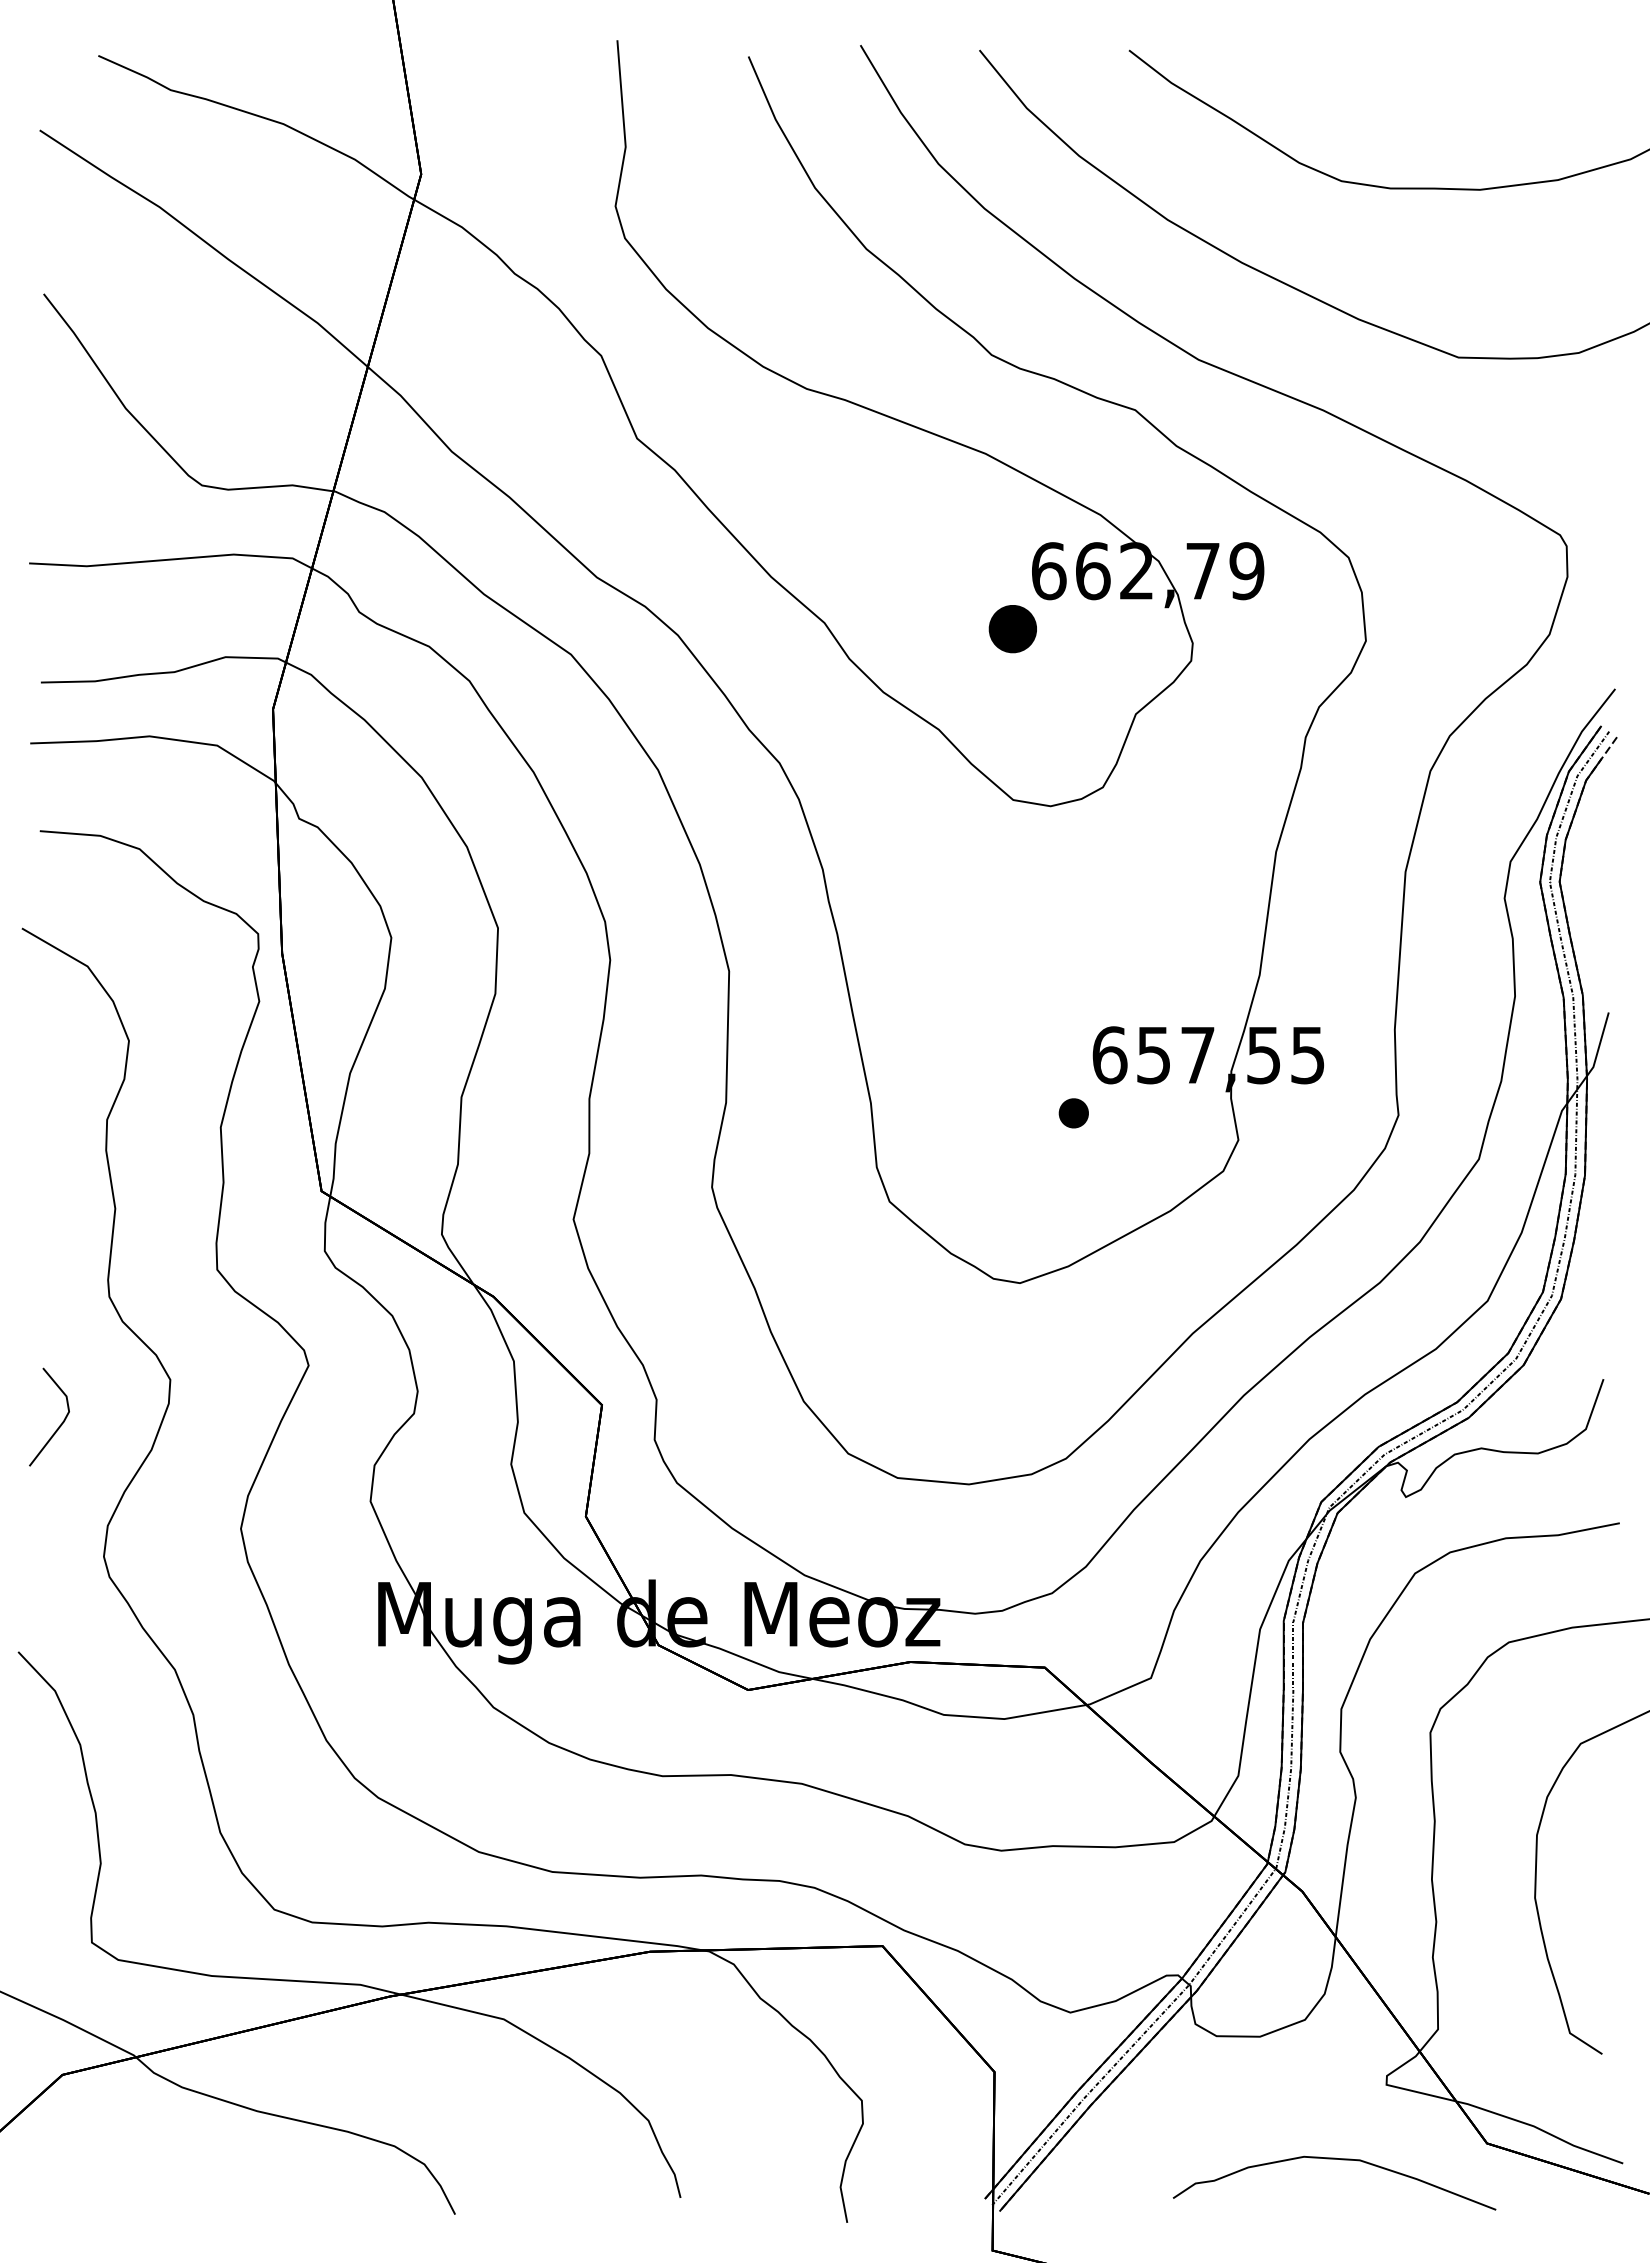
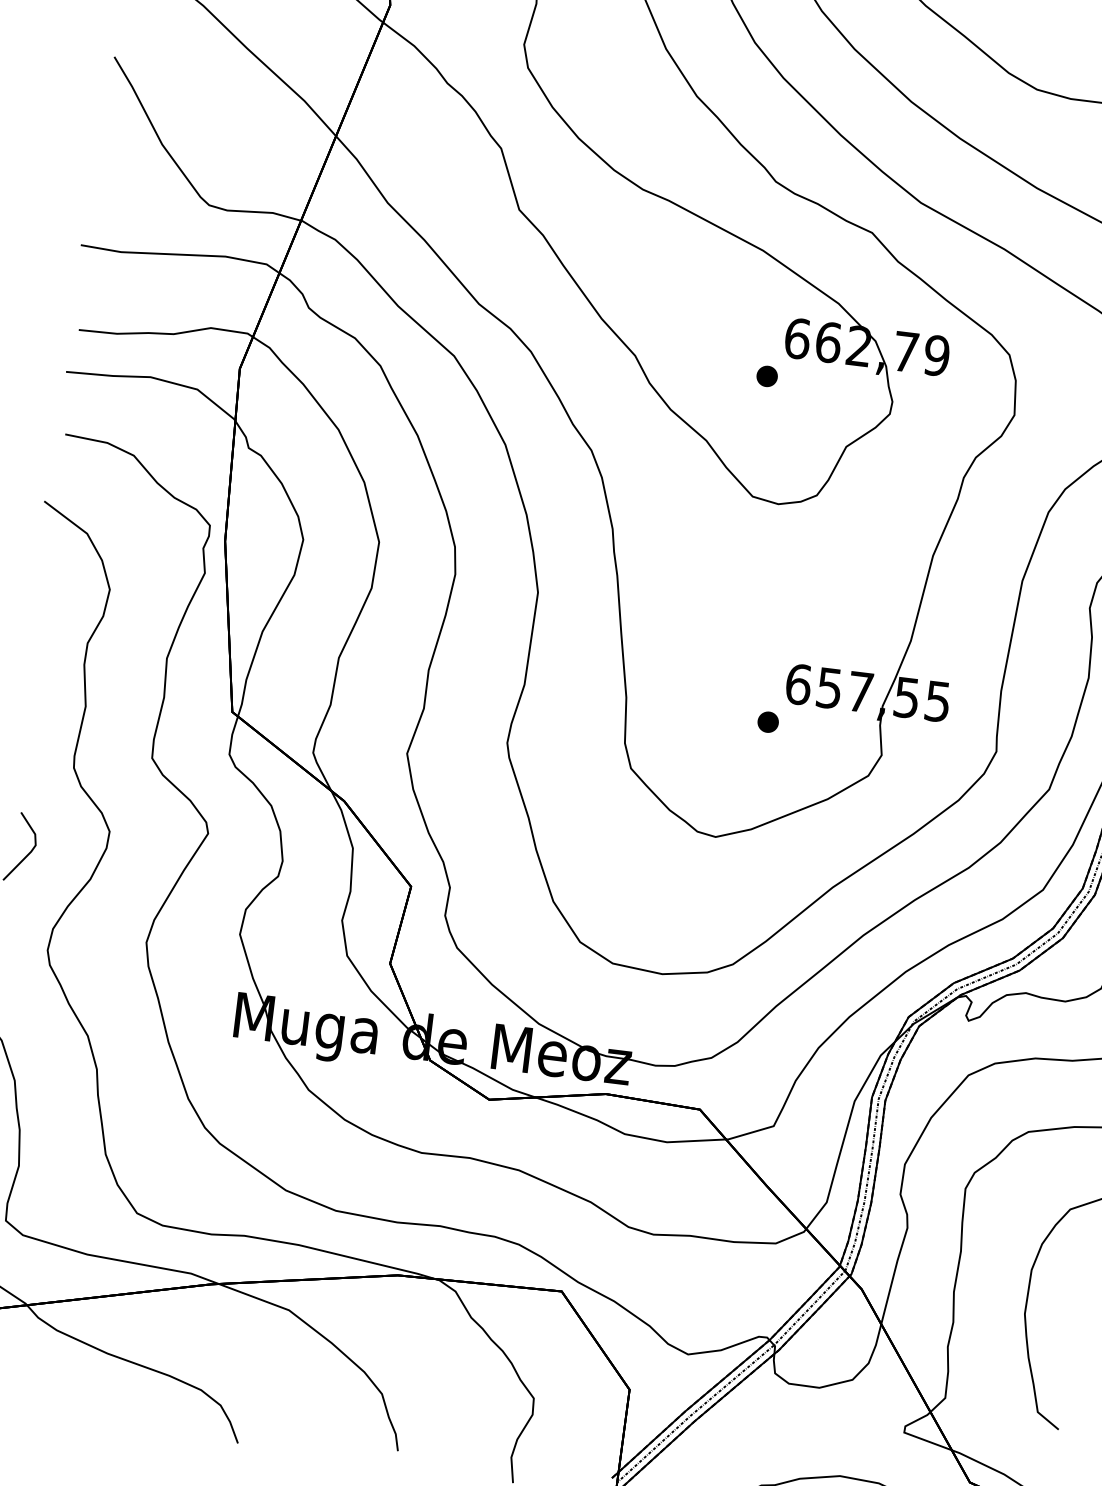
part: (1012, 629) -> (766, 376), size x0.62

